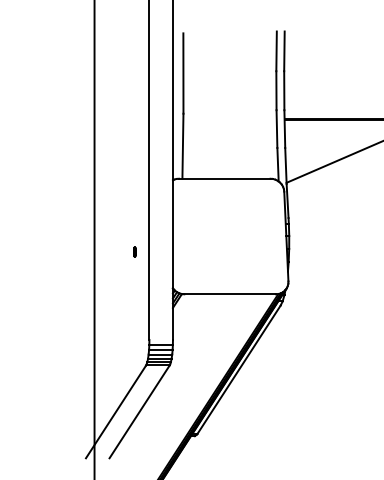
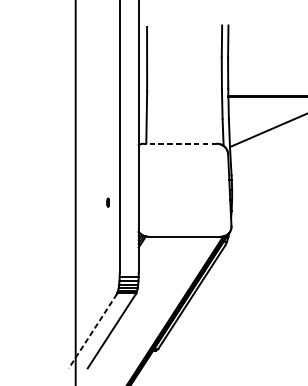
line: (224, 178) -> (180, 143), solid -> dashed
line: (115, 412) -> (92, 331), solid -> dashed

